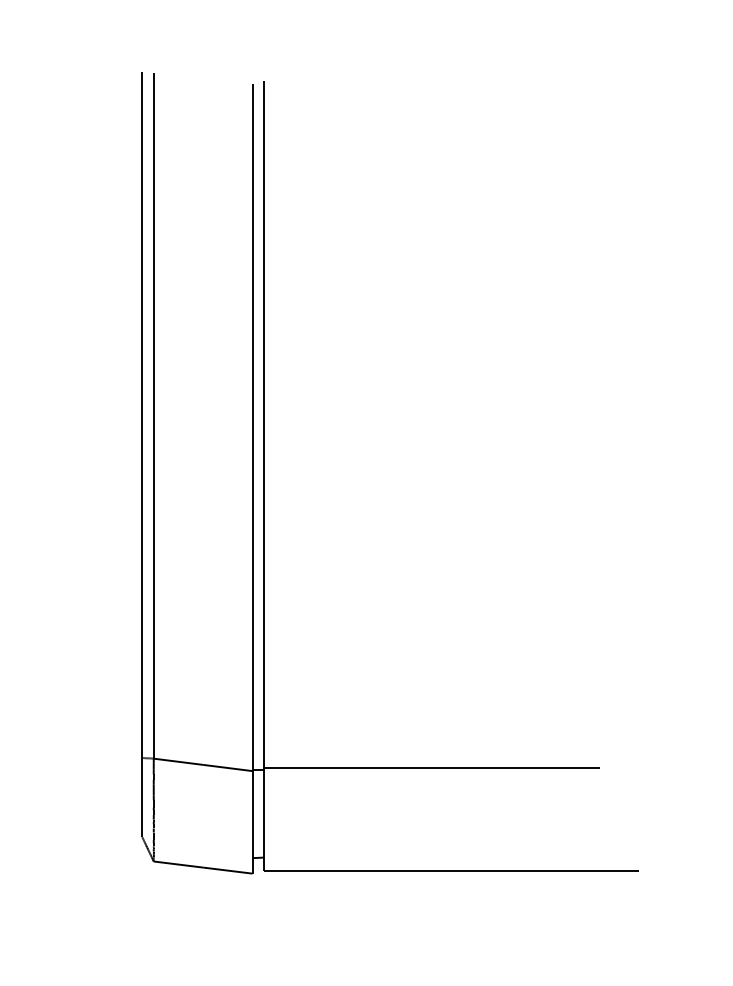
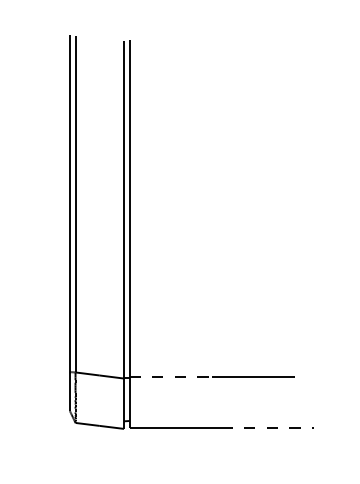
line: (349, 768) -> (171, 377), solid -> dashed
line: (546, 870) -> (268, 427), solid -> dashed

